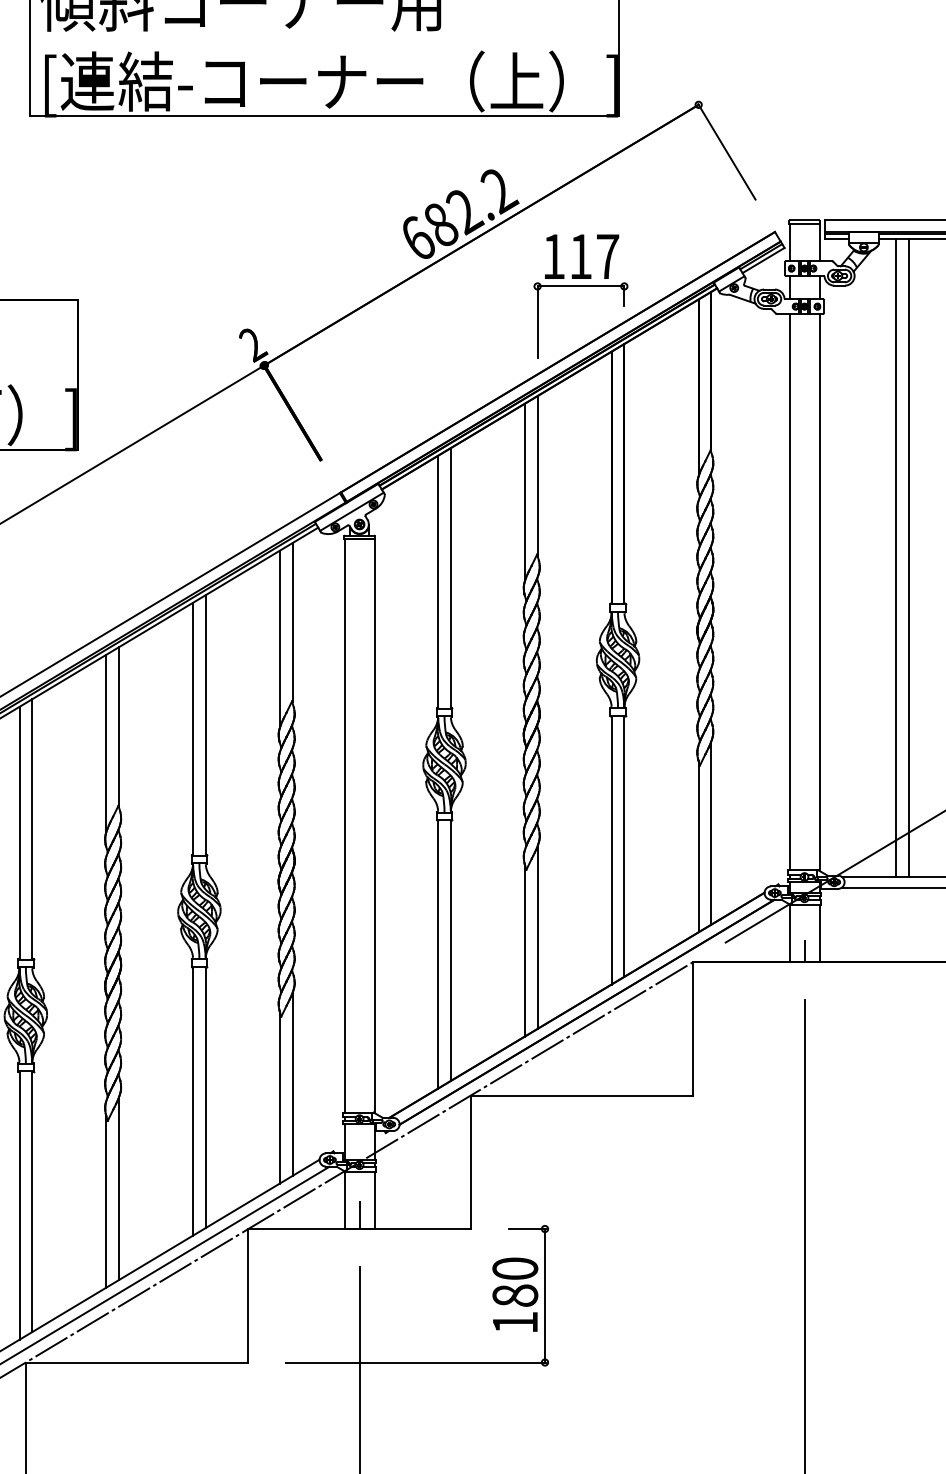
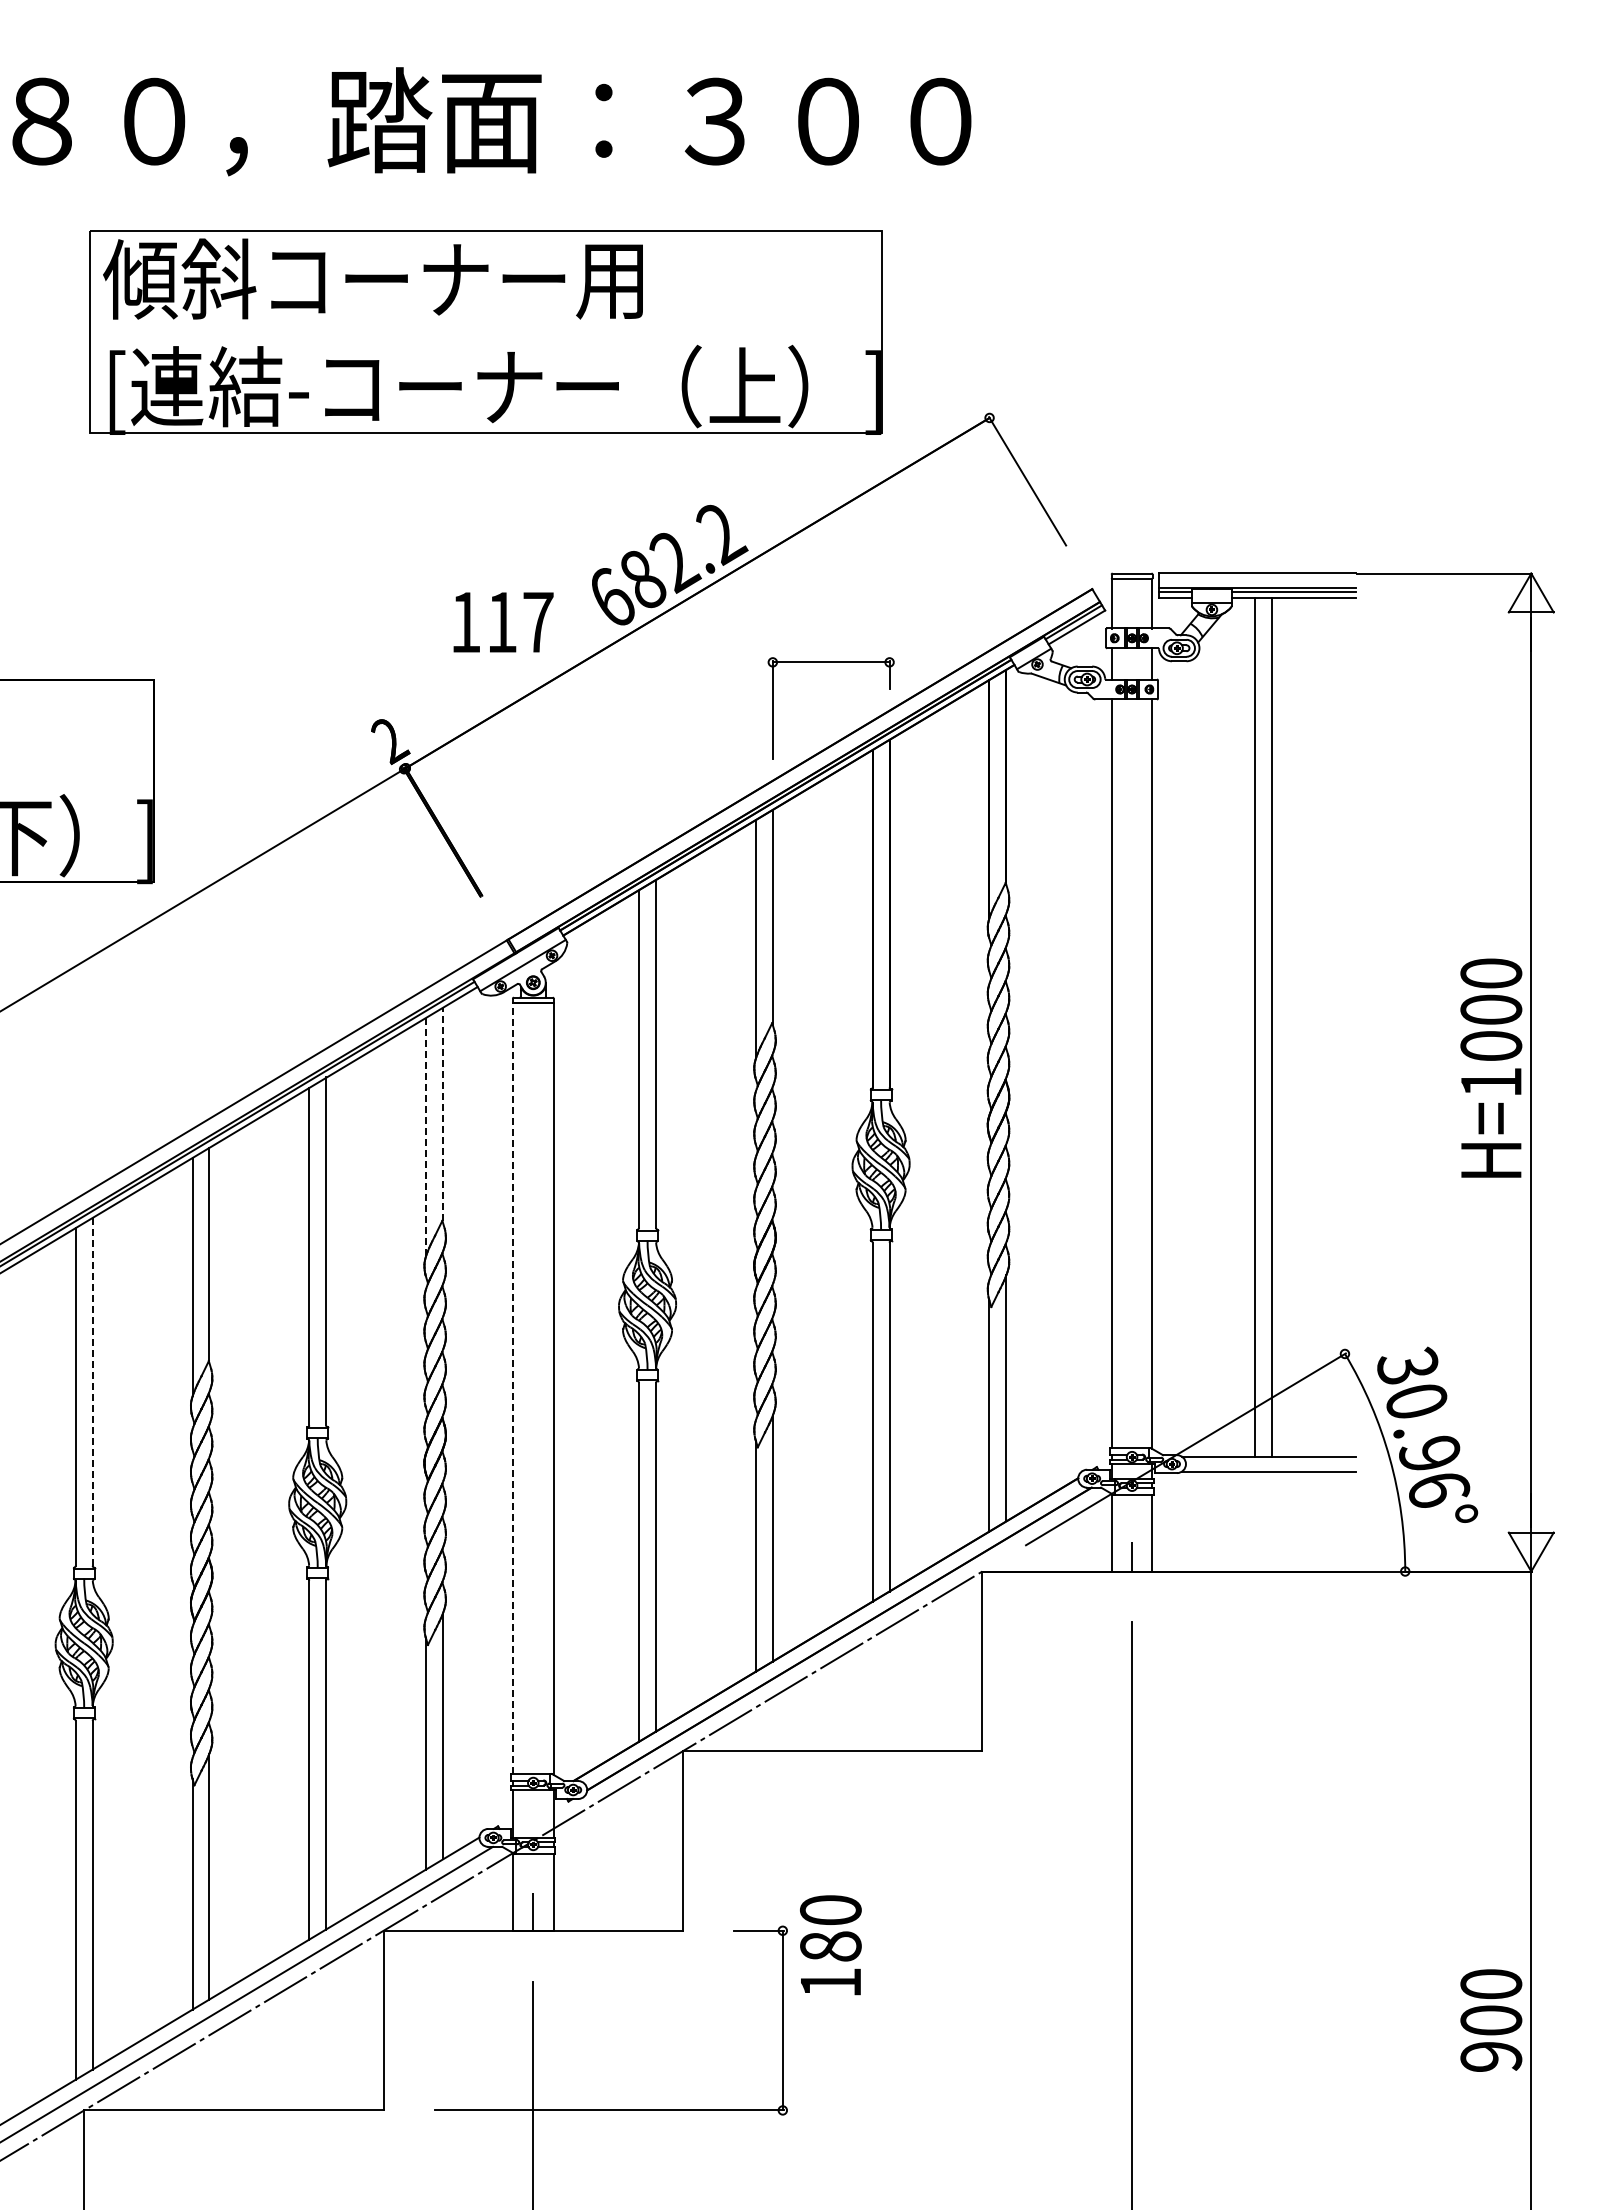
text: (581, 256) -> (503, 622), moved
line: (292, 622) -> (442, 1114), solid -> dashed
line: (280, 639) -> (426, 1137), solid -> dashed
line: (344, 826) -> (513, 1388), solid -> dashed
line: (32, 828) -> (92, 1391), solid -> dashed
text: (515, 1294) -> (830, 1945), moved

